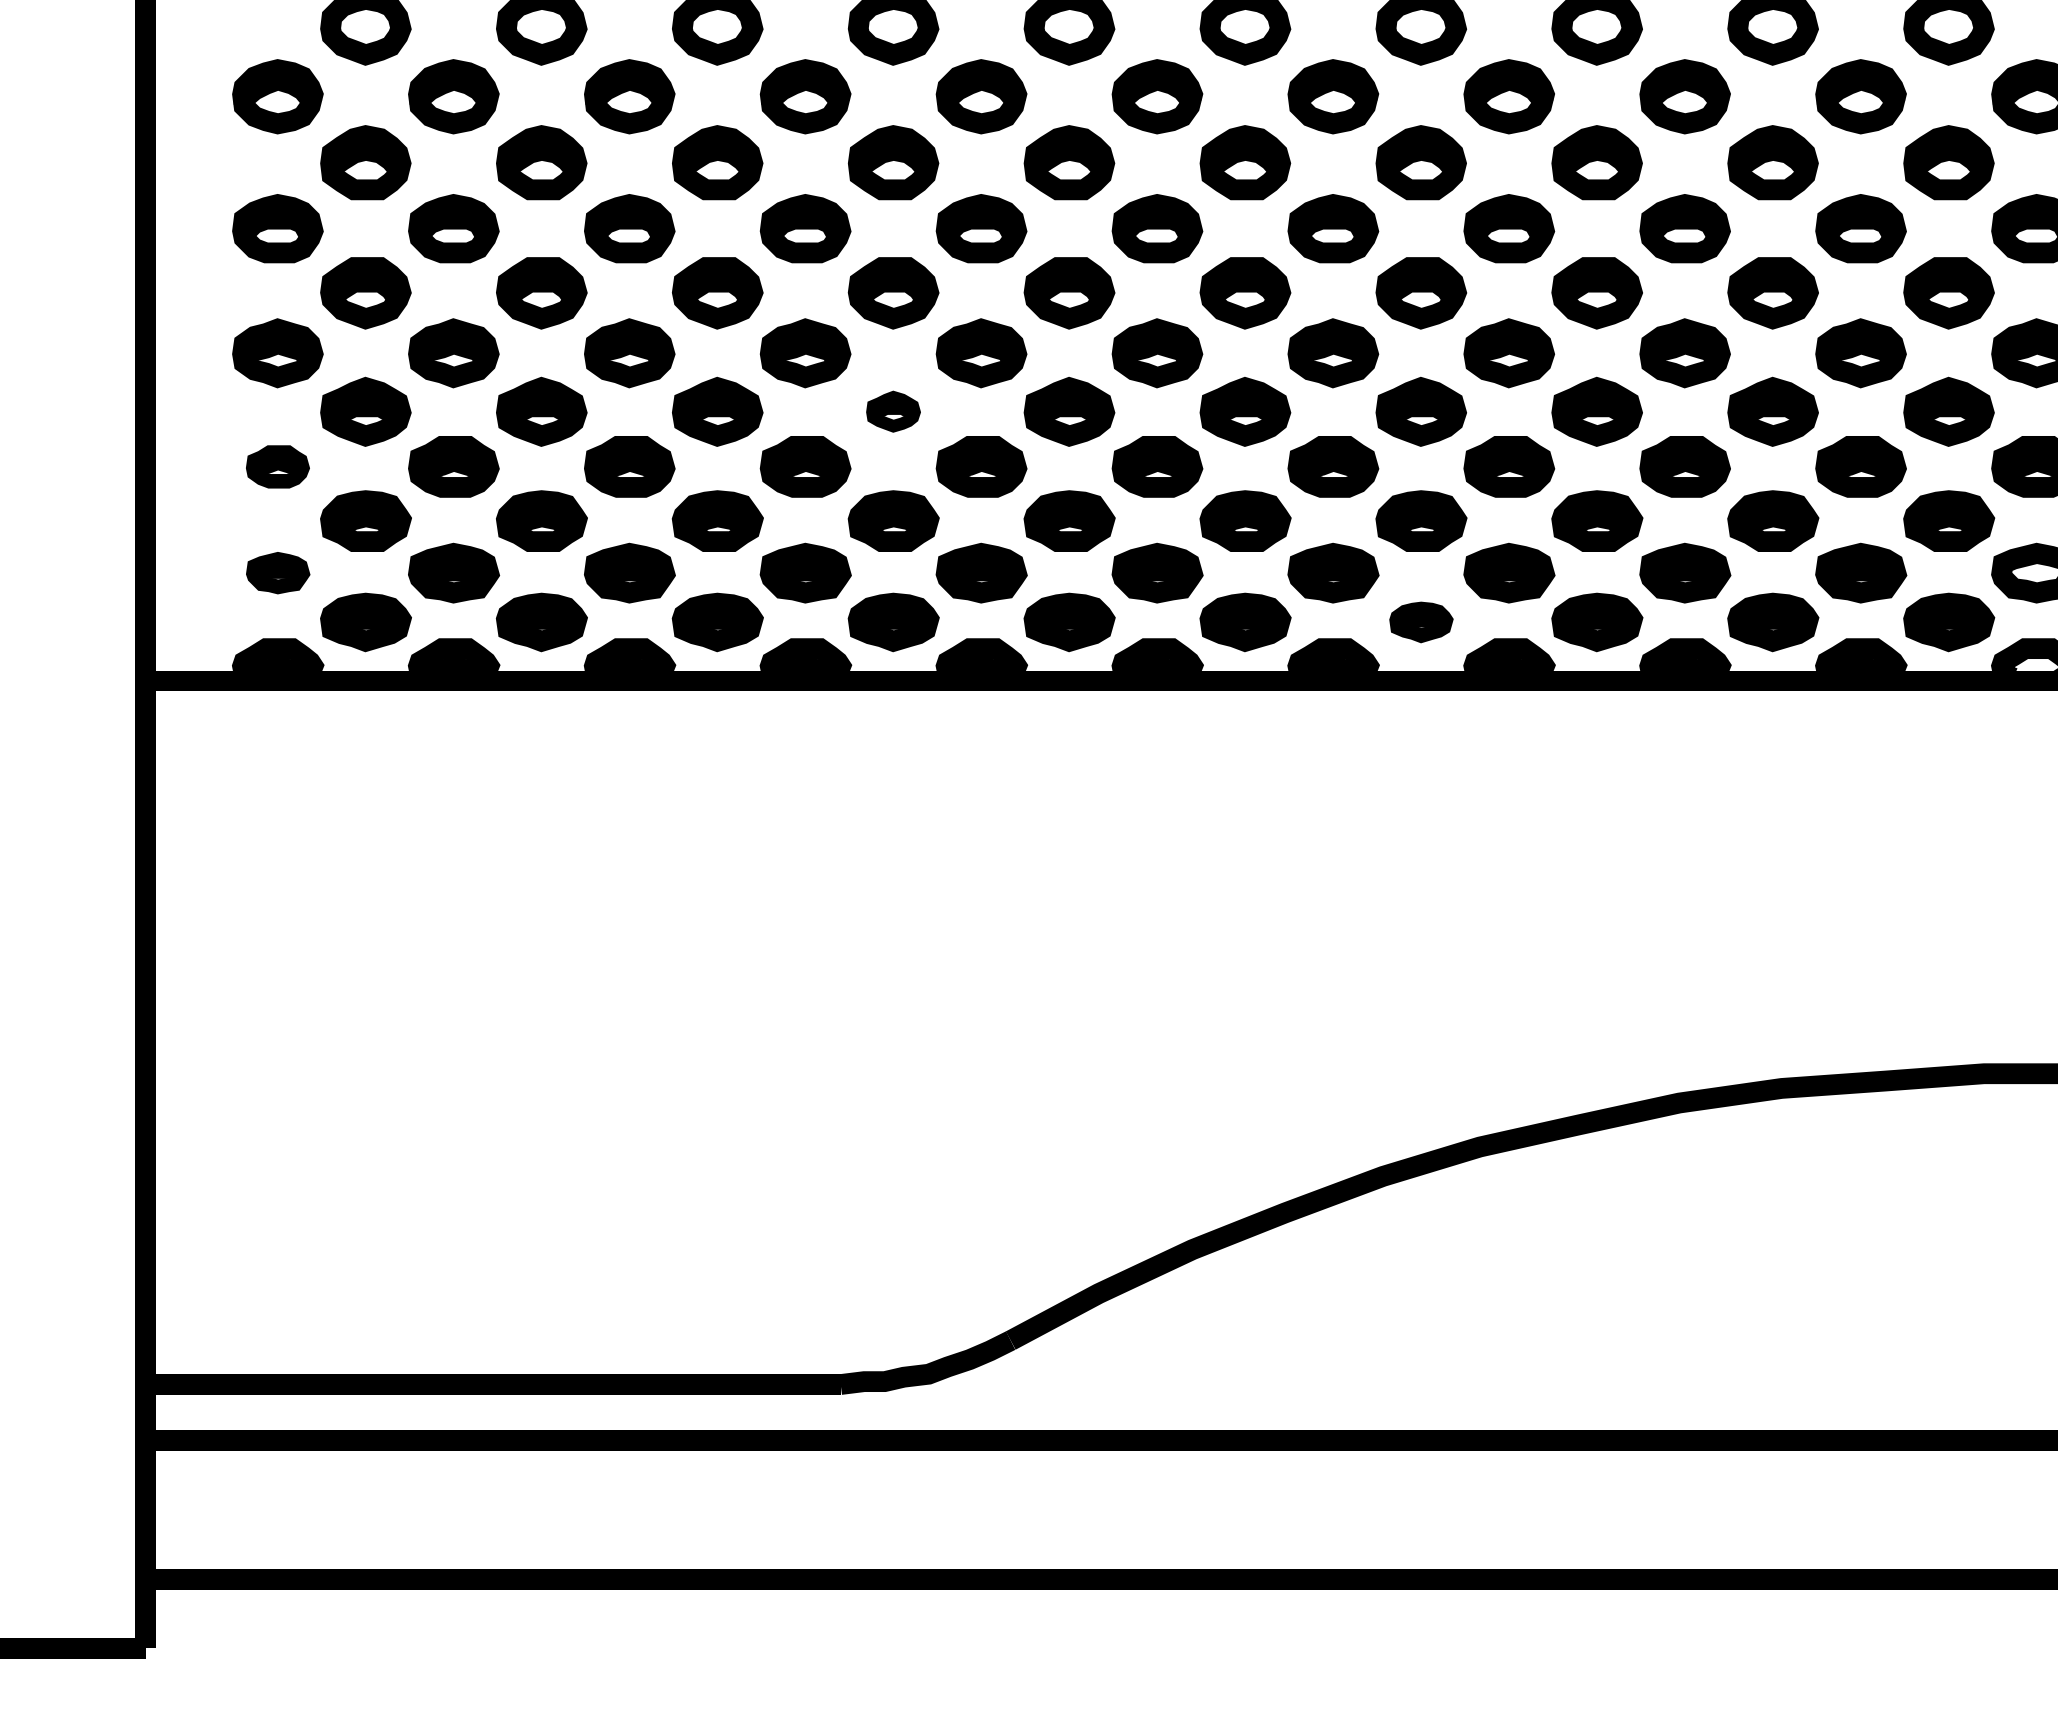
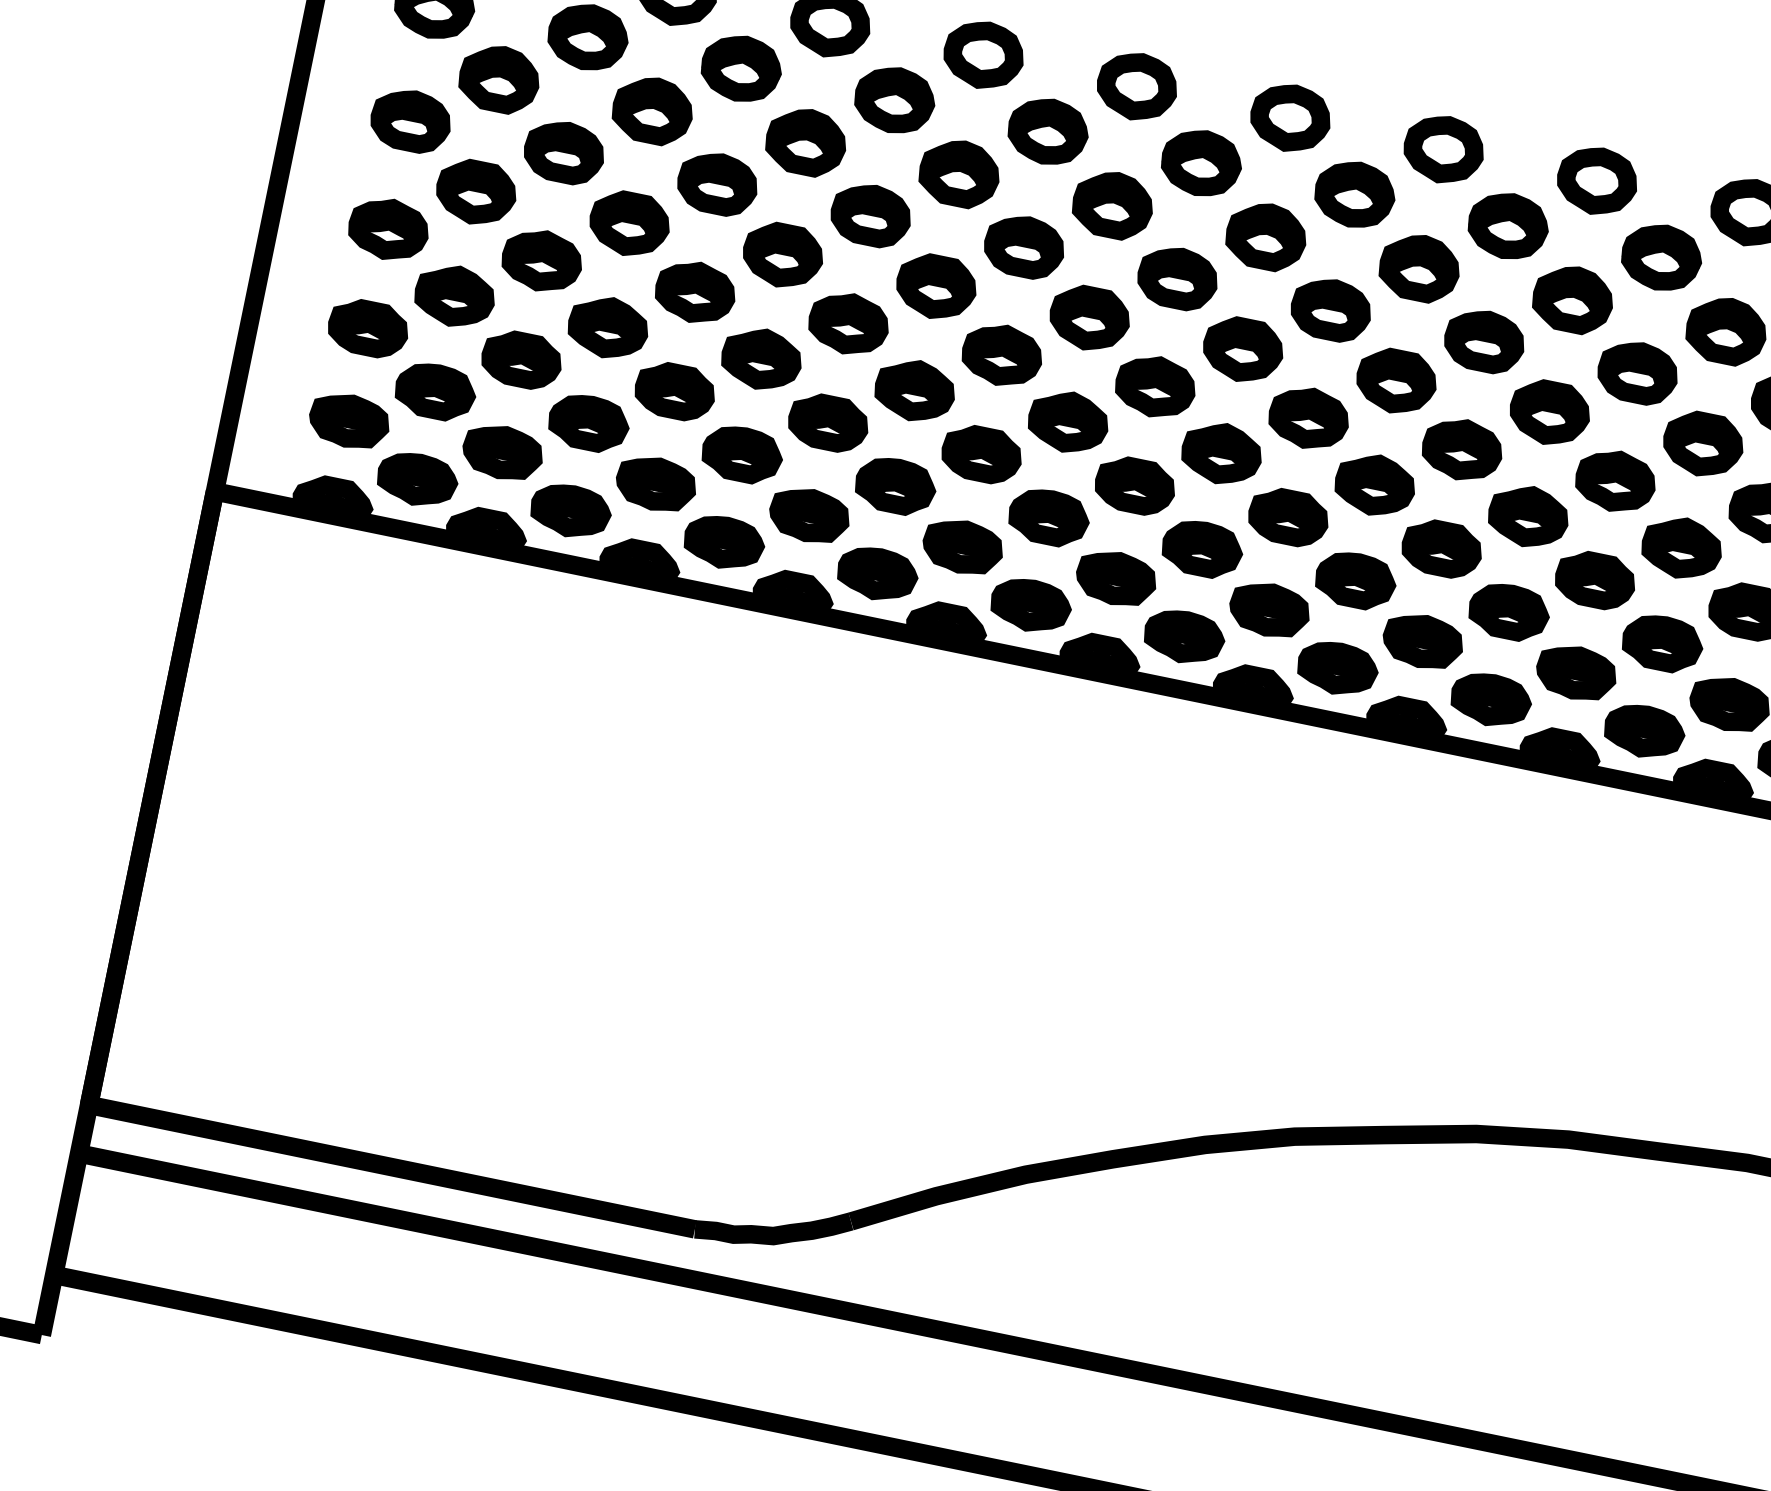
part: (893, 411) -> (915, 390), size x1.67
part: (277, 466) -> (368, 328), size x1.43
part: (278, 572) -> (350, 420), size x1.43
part: (1421, 622) -> (1337, 668), size x1.43

